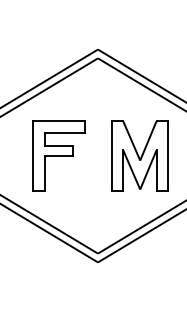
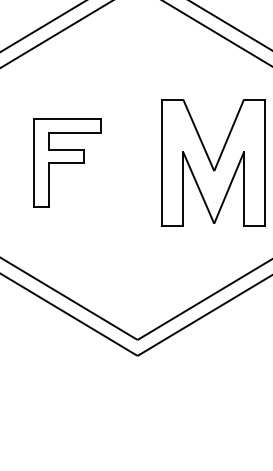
part: (58, 155) -> (65, 161), size x0.7

